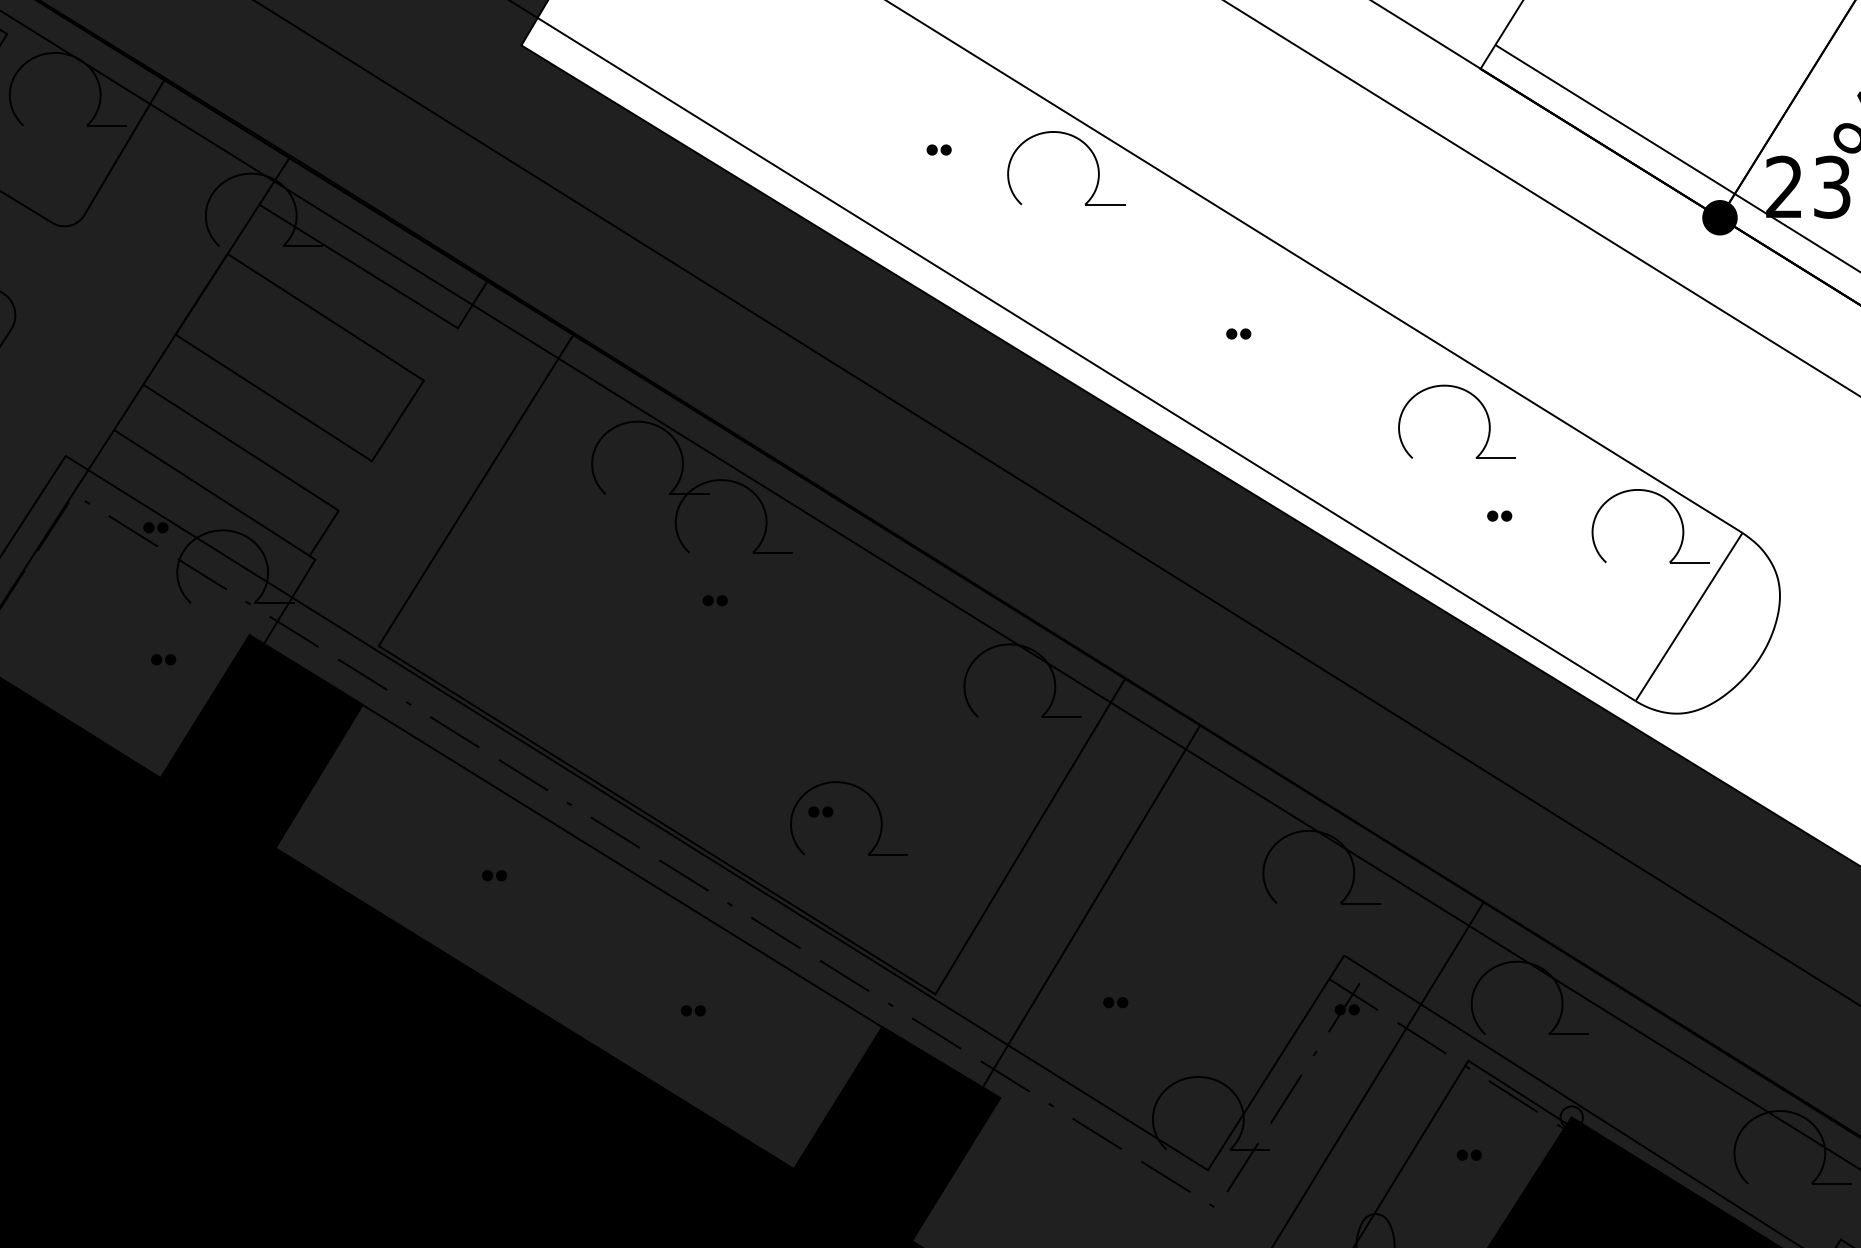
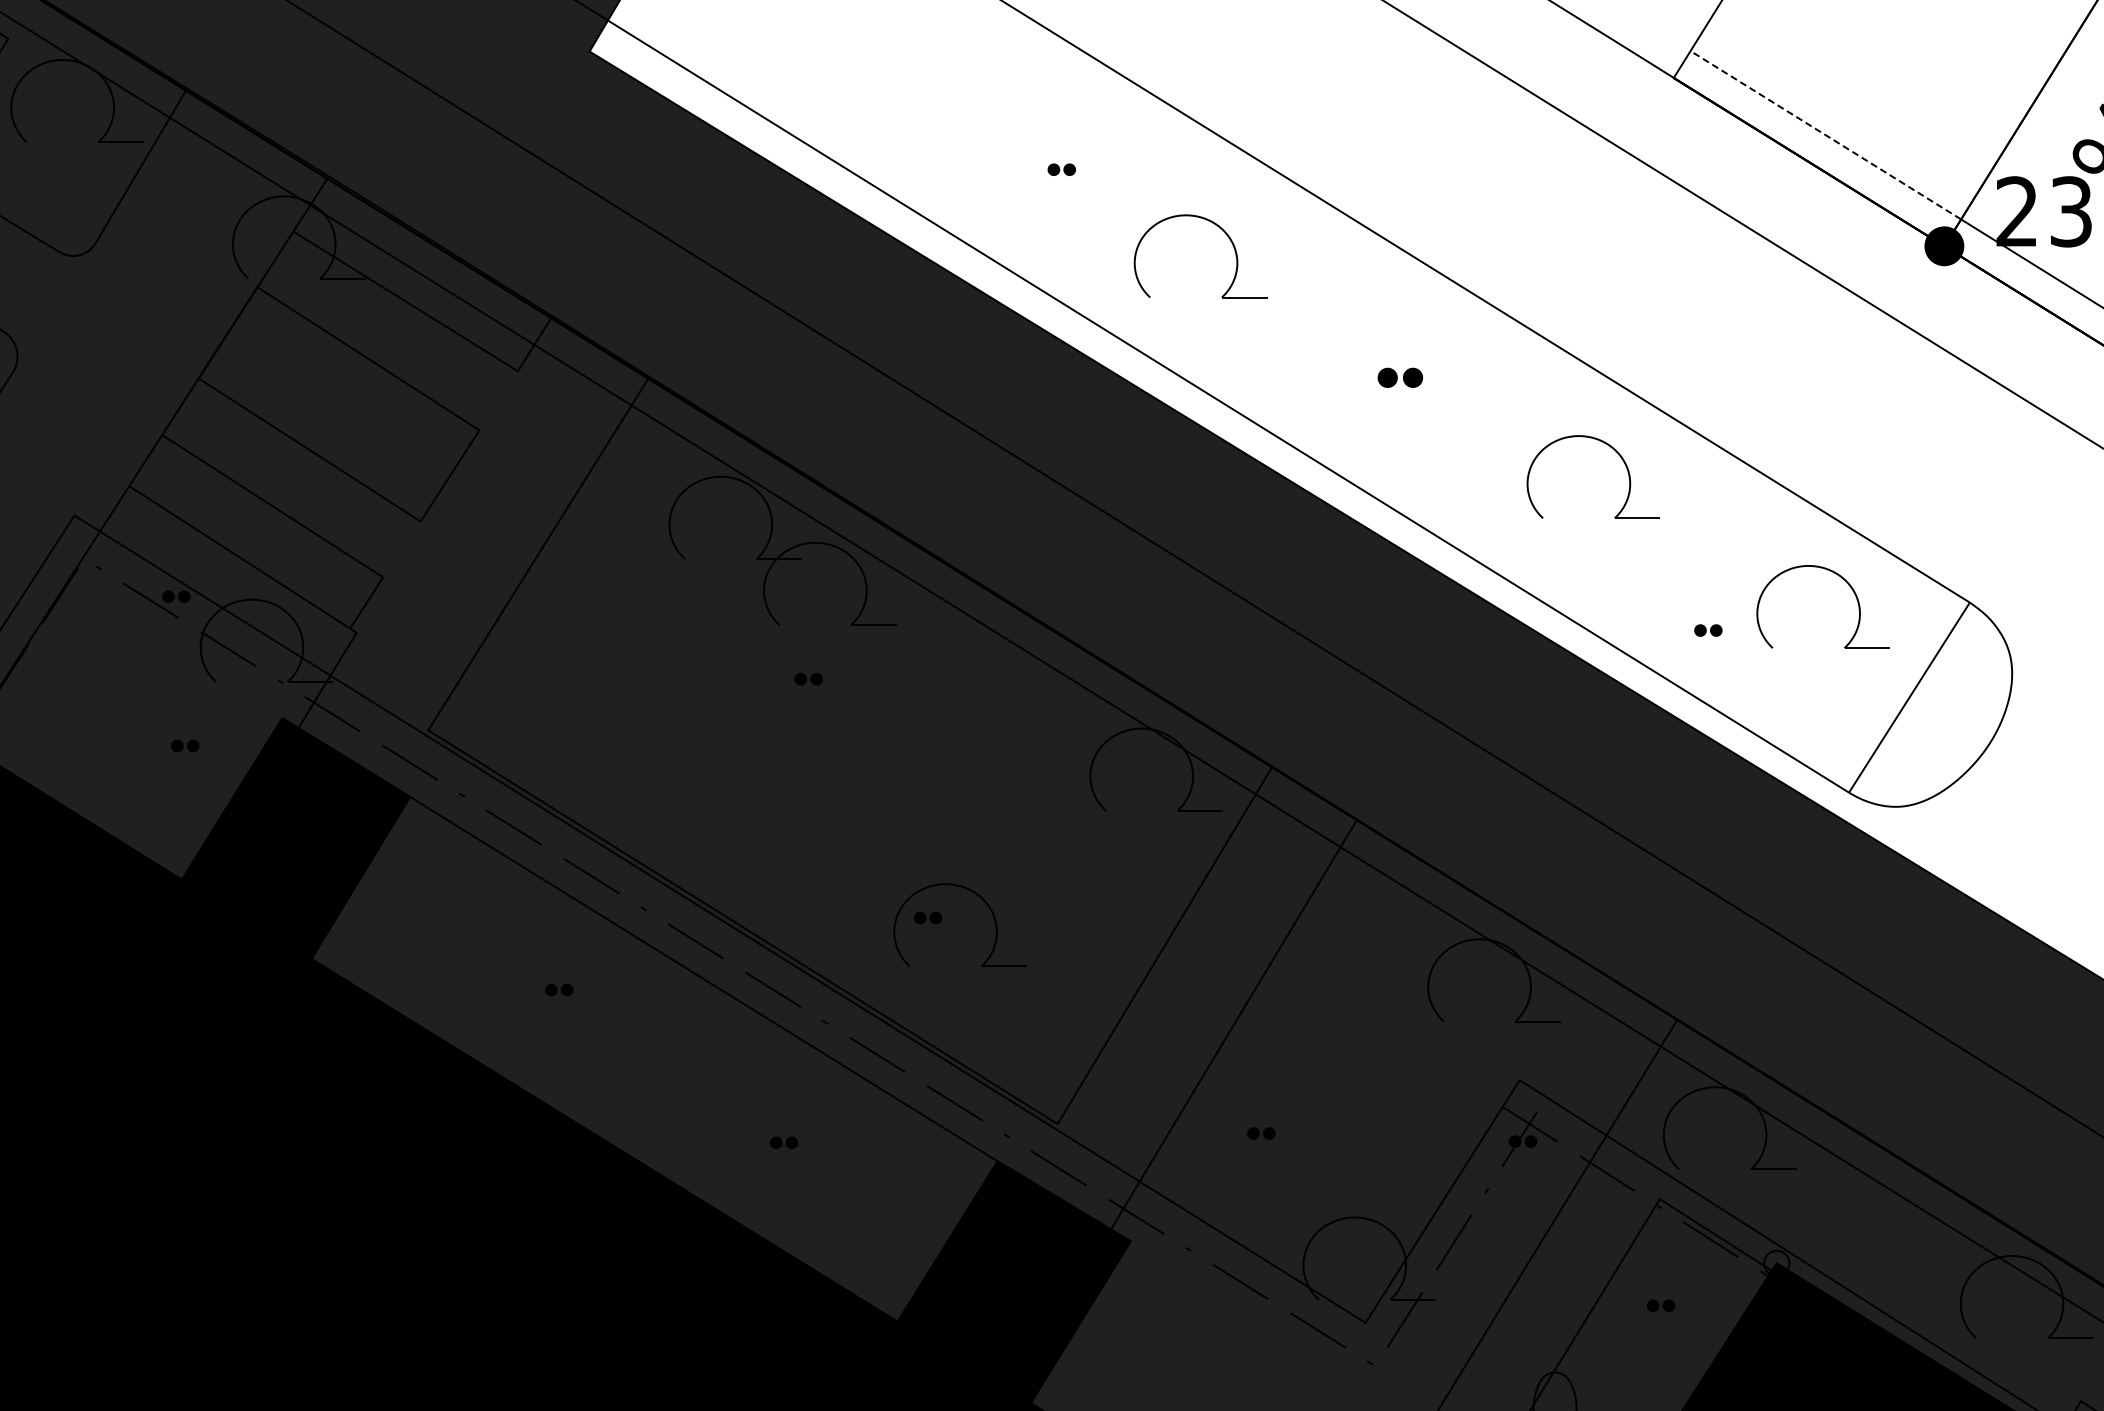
line: (1614, 118) -> (1825, 134), solid -> dashed
part: (1087, 148) -> (1224, 233), moved
part: (1238, 333) -> (1400, 377), size x1.6
part: (1479, 402) -> (1618, 455), moved
part: (1672, 506) -> (1847, 584), moved
part: (1499, 516) -> (1708, 630), moved

